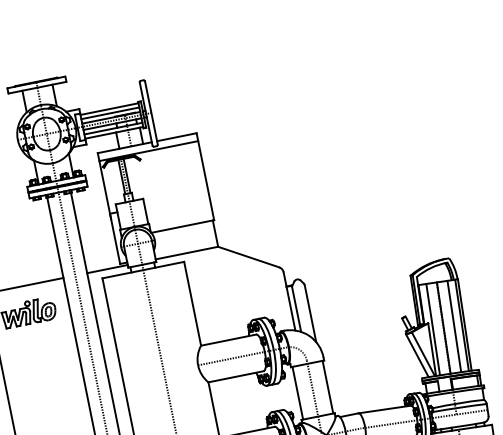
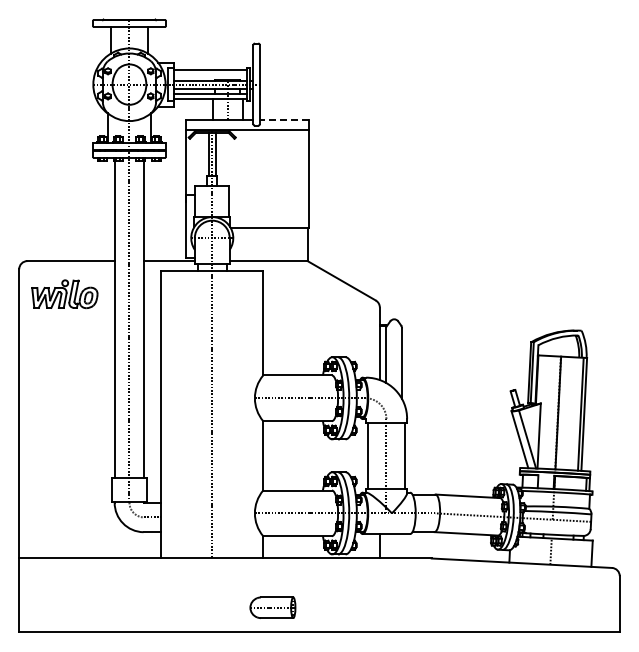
line: (110, 113) -> (210, 75), removed
line: (176, 136) -> (284, 119), solid -> dashed
line: (454, 326) -> (571, 413), removed
line: (433, 328) -> (545, 411), removed

